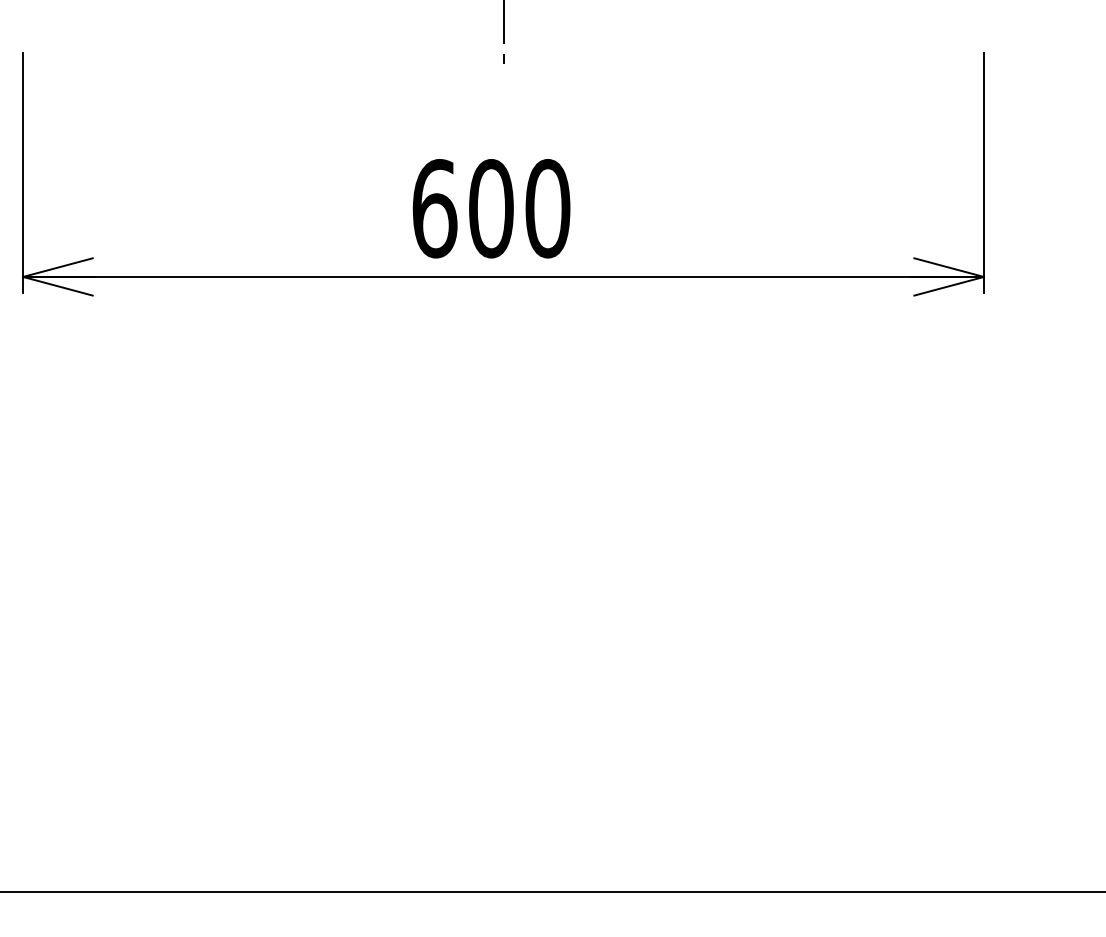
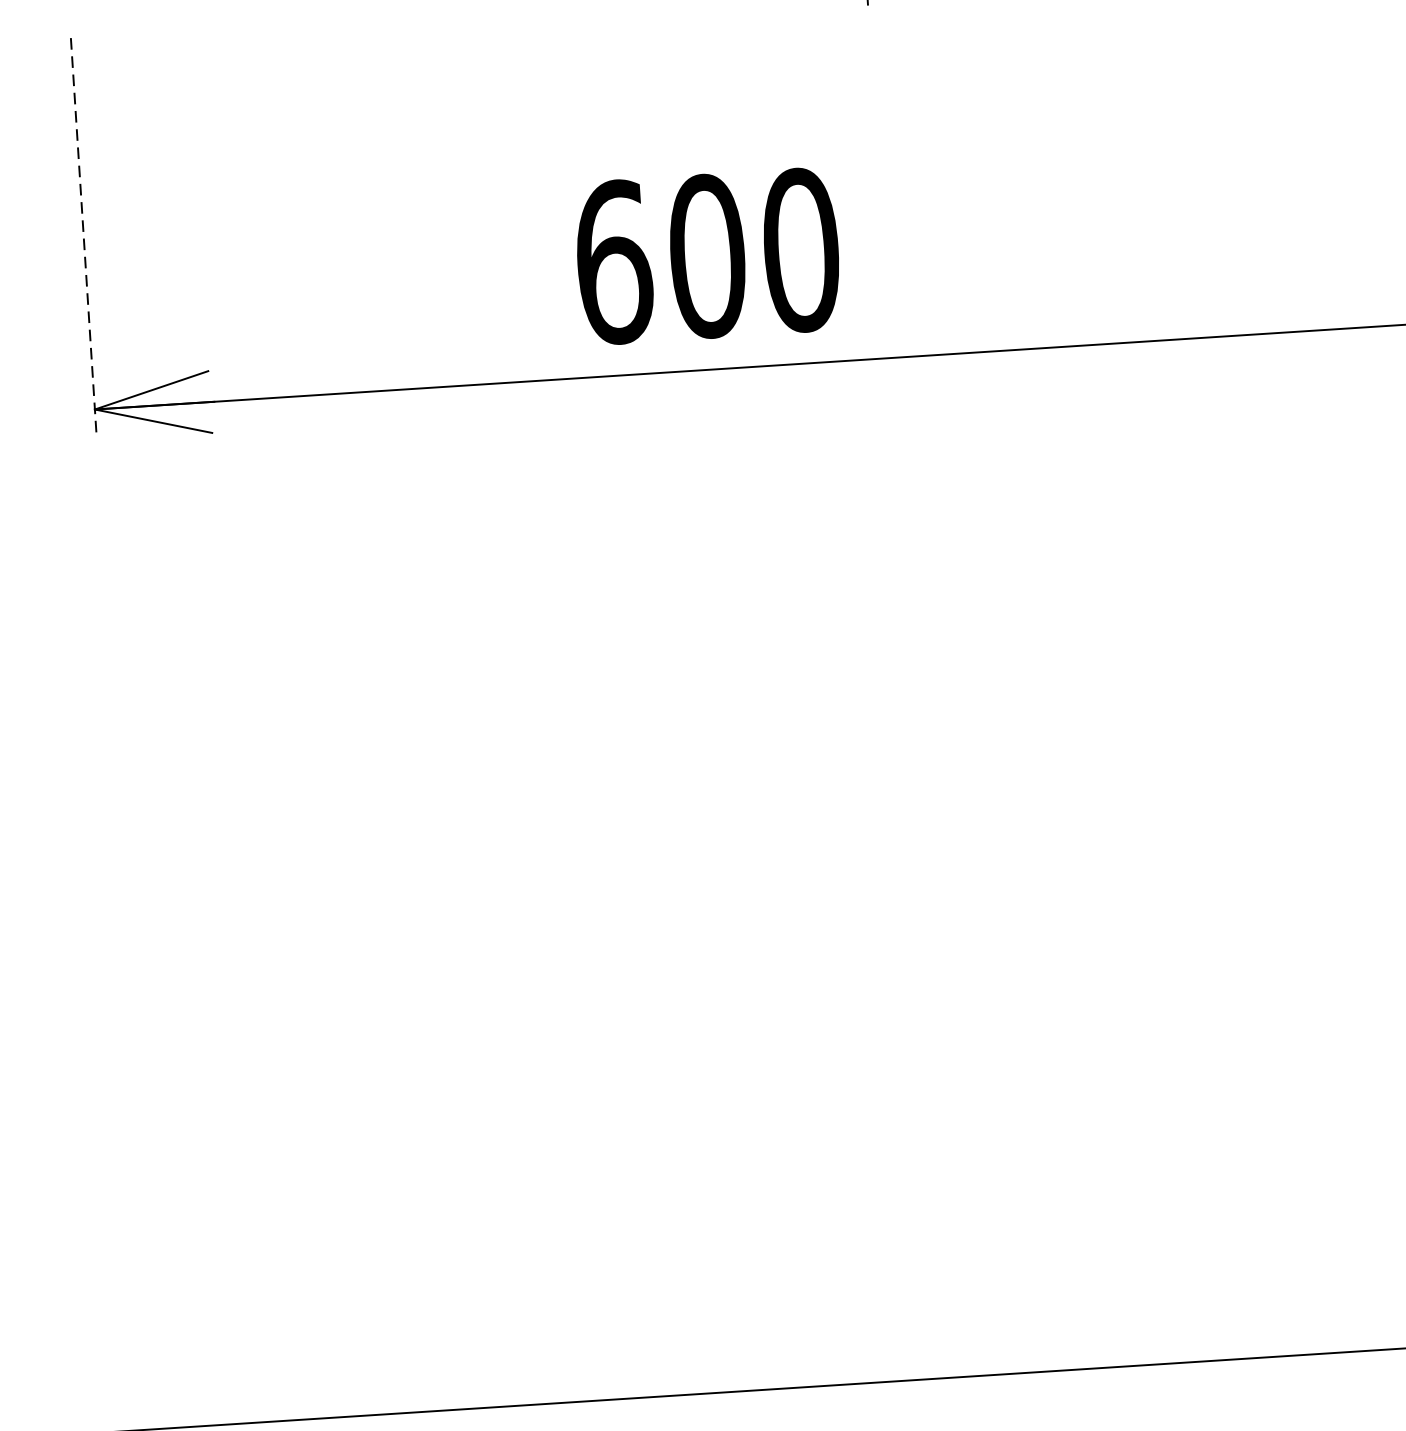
line: (23, 173) -> (84, 238), solid -> dashed
text: (491, 208) -> (707, 256), moved

